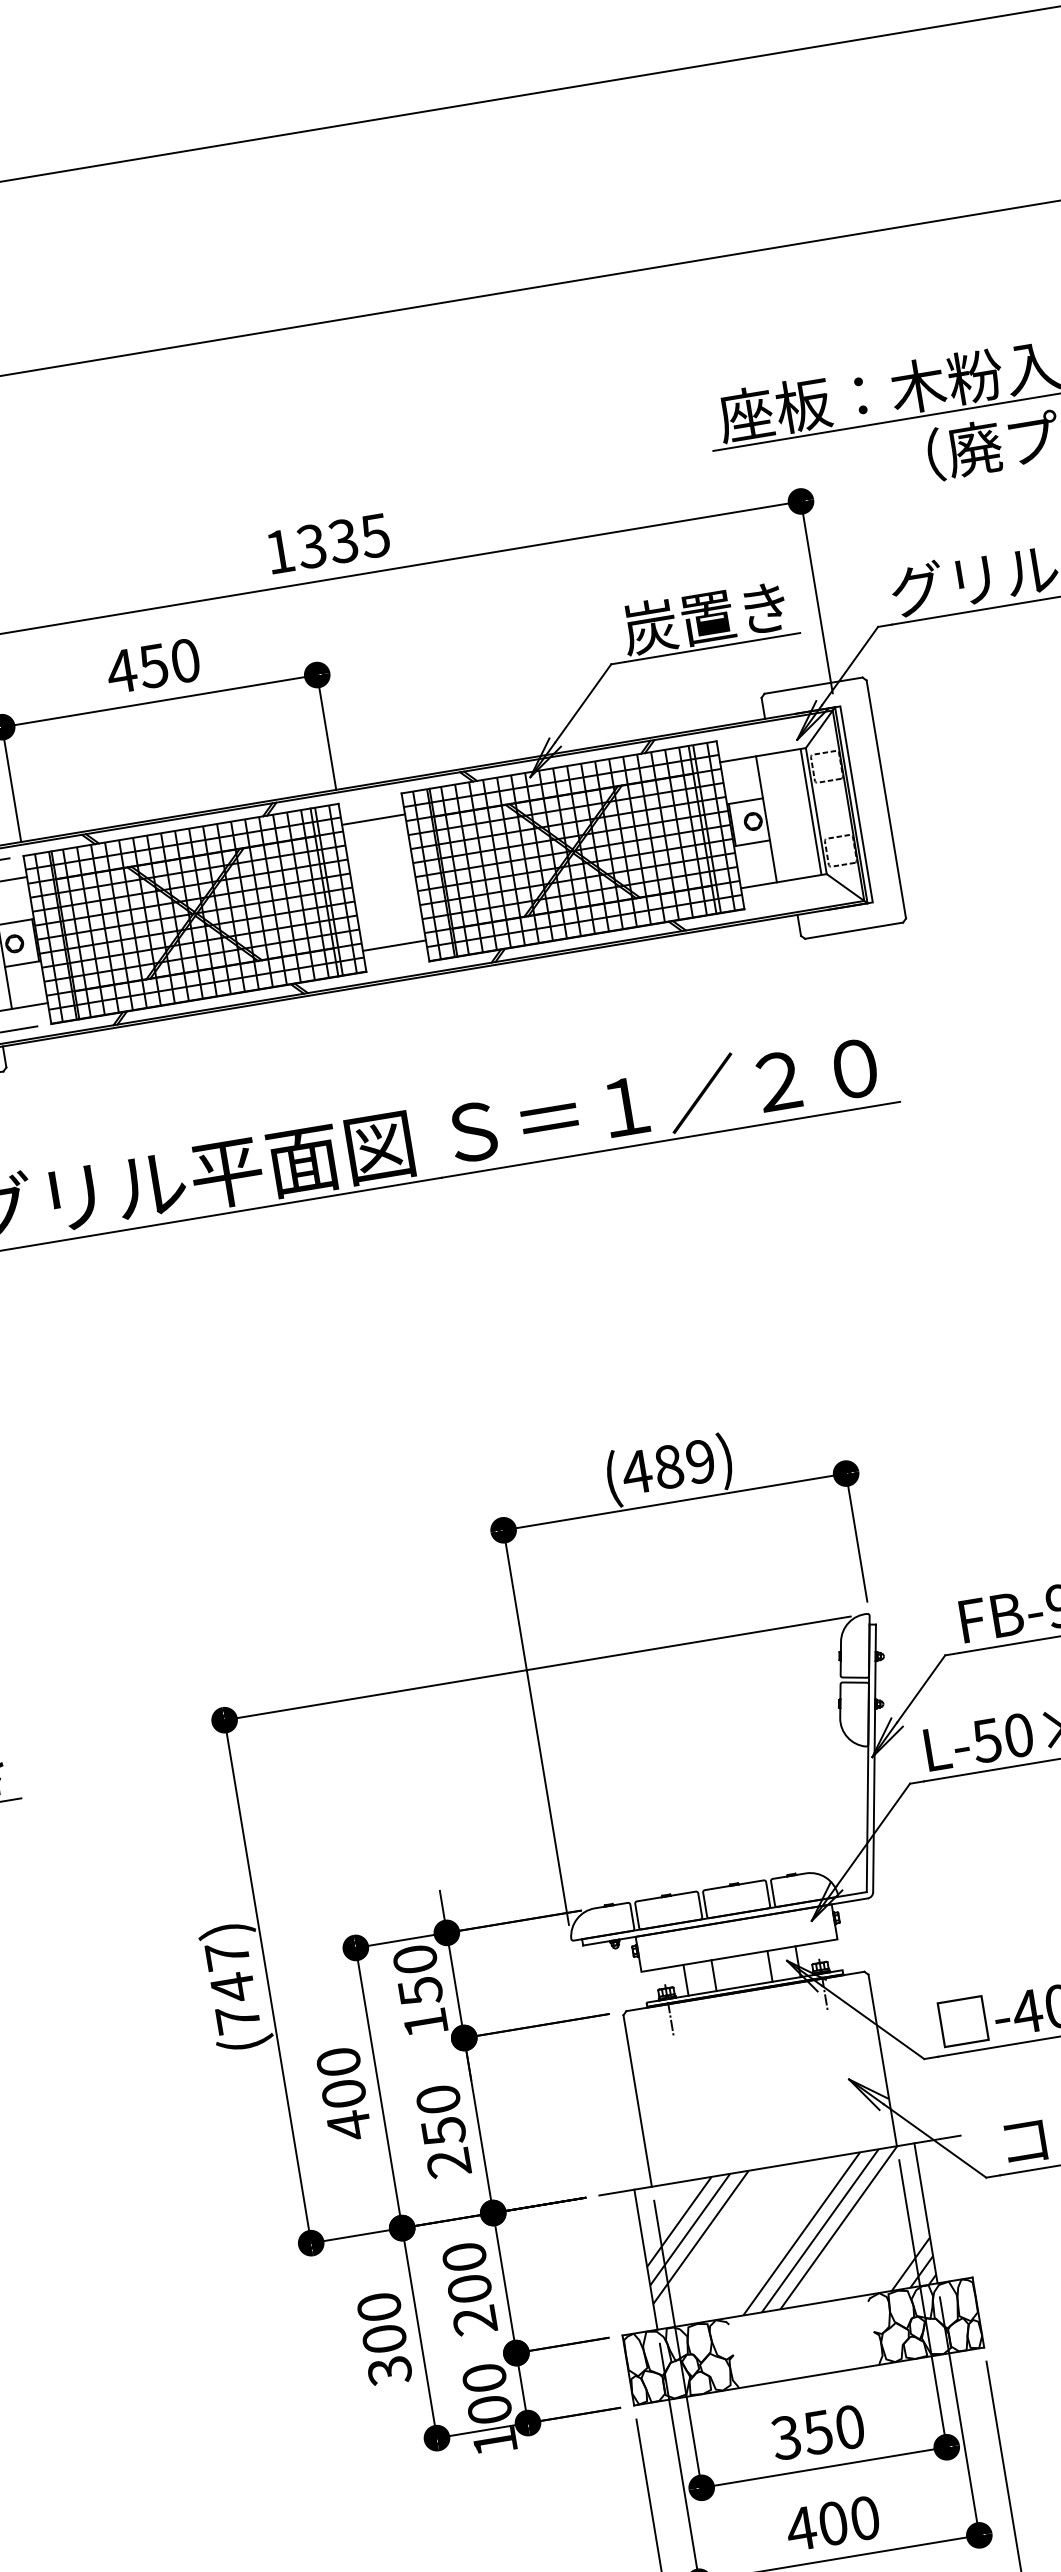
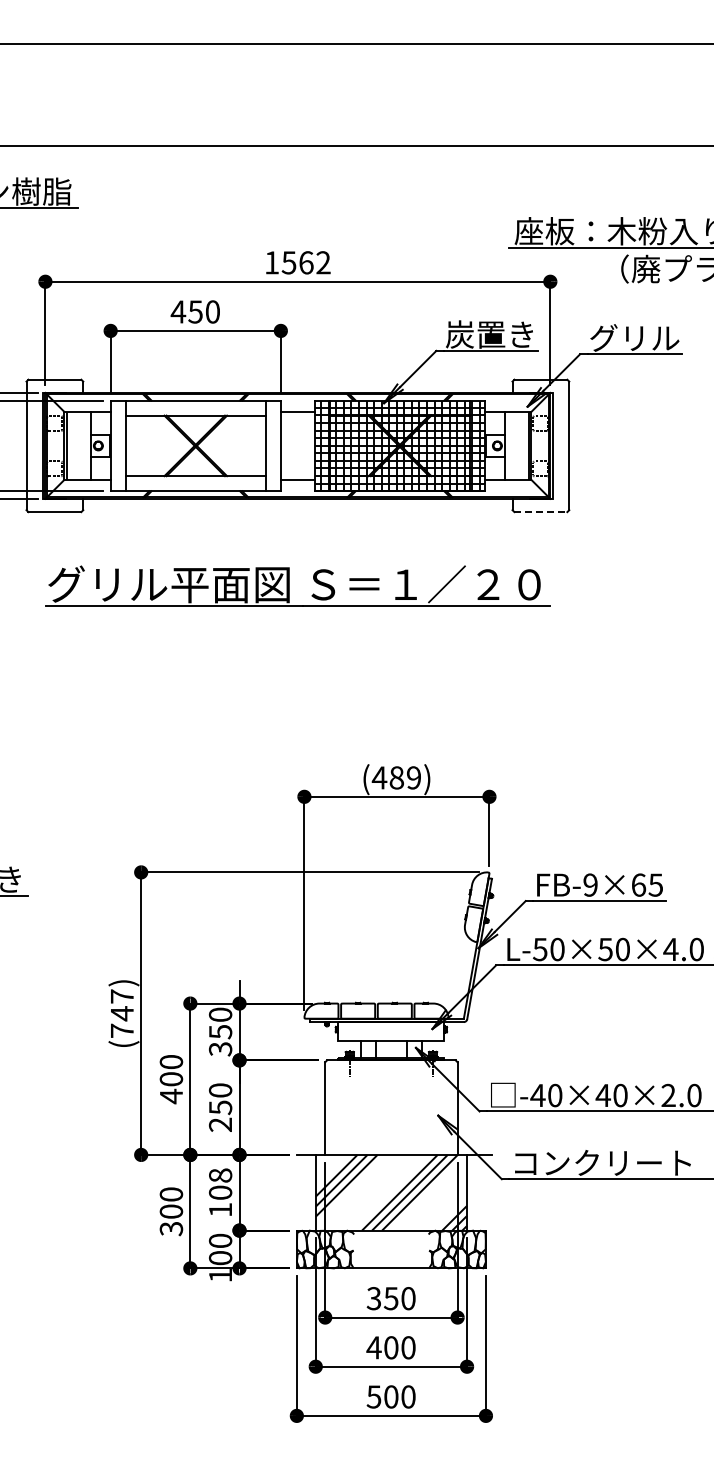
text: (343, 540) -> (306, 262), 1335 -> 1562
hatch: (194, 913) -> (195, 445), removed
line: (855, 931) -> (541, 512), solid -> dashed
text: (425, 2023) -> (220, 1049), 150 -> 350
text: (467, 2288) -> (219, 1192), 200 -> 108

